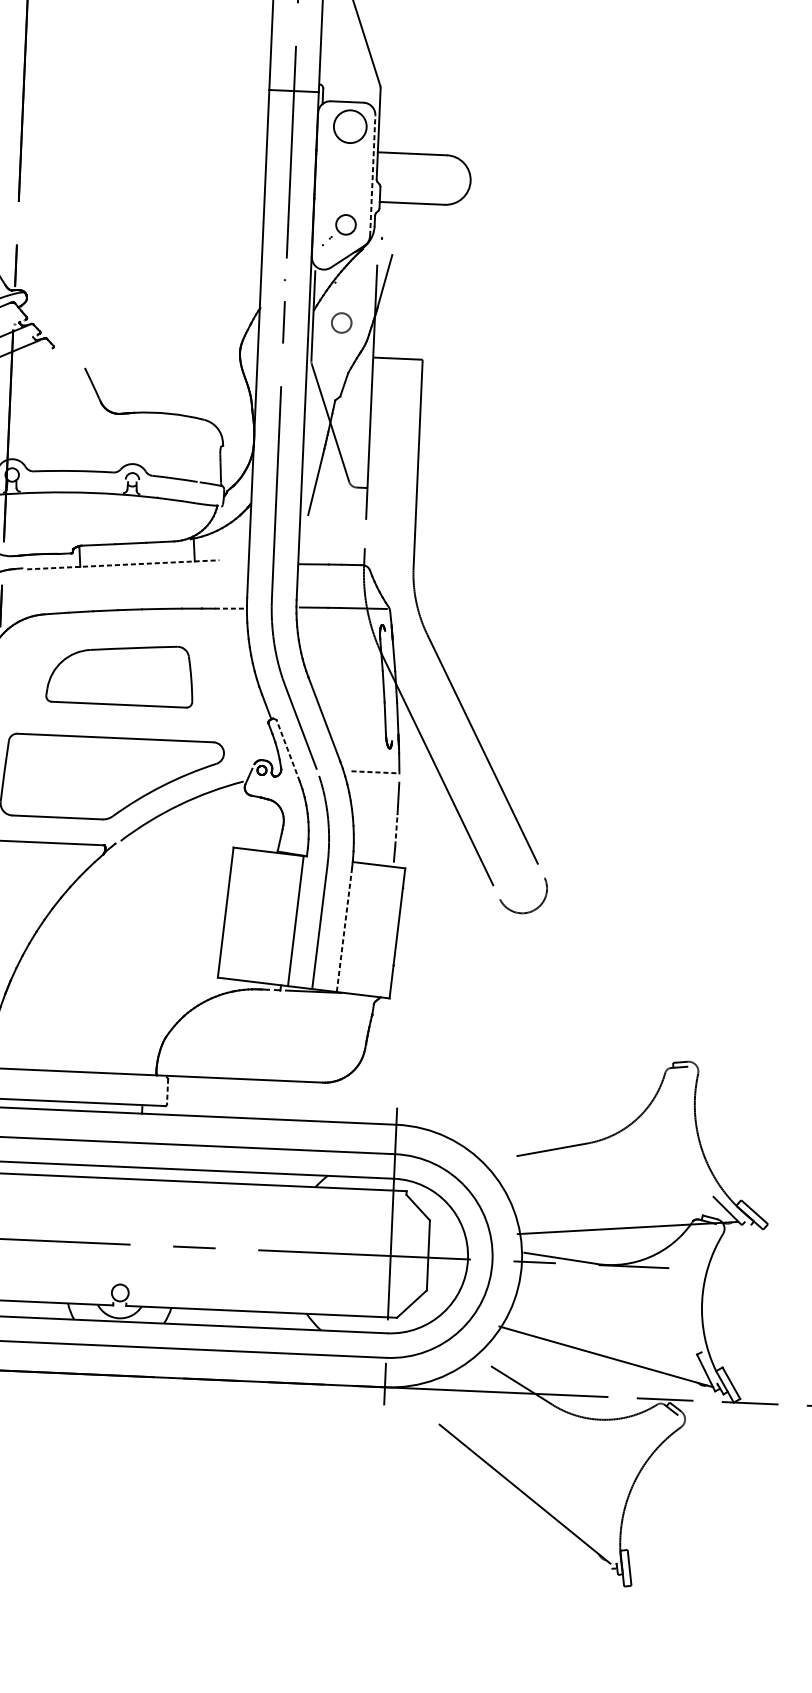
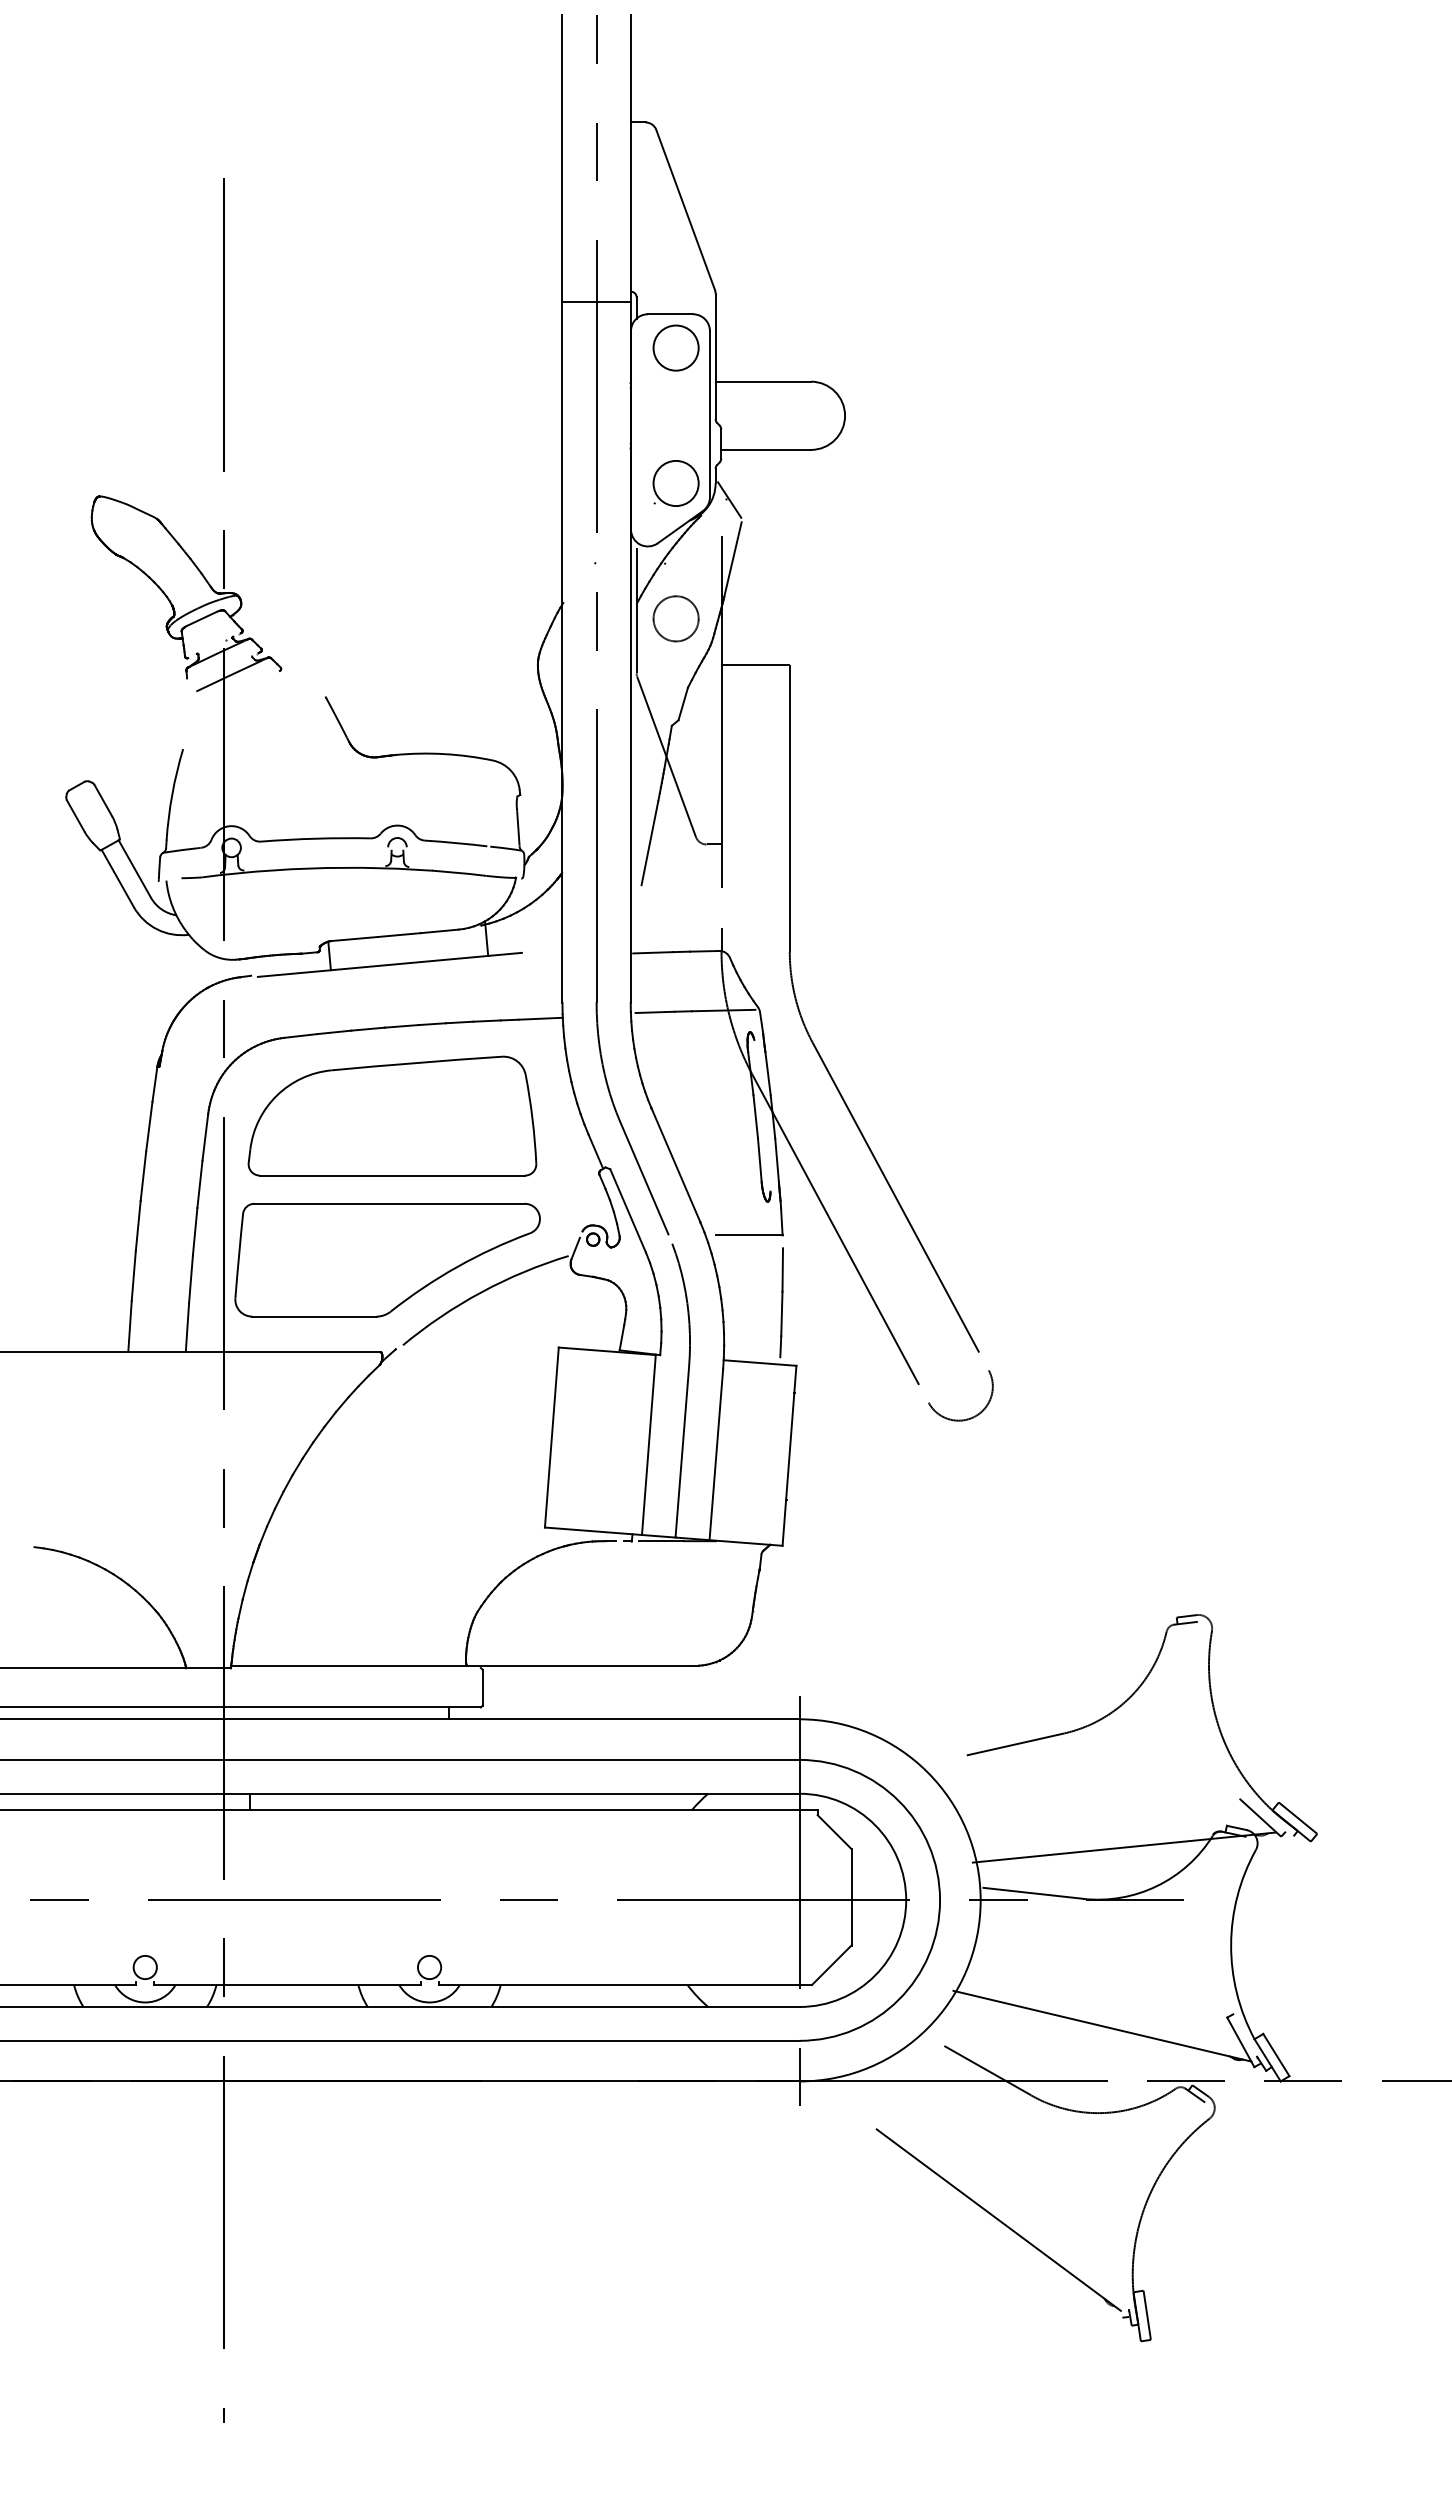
line: (372, 175) -> (709, 413), dashed -> solid
circle: (345, 224) -> (675, 483), size x1.67
line: (384, 238) -> (729, 499), added
circle: (341, 322) -> (675, 618), size x1.67
line: (122, 564) -> (389, 964), dashed -> solid
line: (231, 608) -> (541, 1018), dashed -> solid
part: (120, 674) -> (392, 1115), size x1.43
line: (287, 750) -> (627, 1210), dashed -> solid
line: (376, 772) -> (750, 1235), dashed -> solid
line: (396, 829) -> (781, 1313), dashed -> solid
line: (344, 930) -> (716, 1454), dashed -> solid
line: (167, 1092) -> (482, 1688), dashed -> solid

